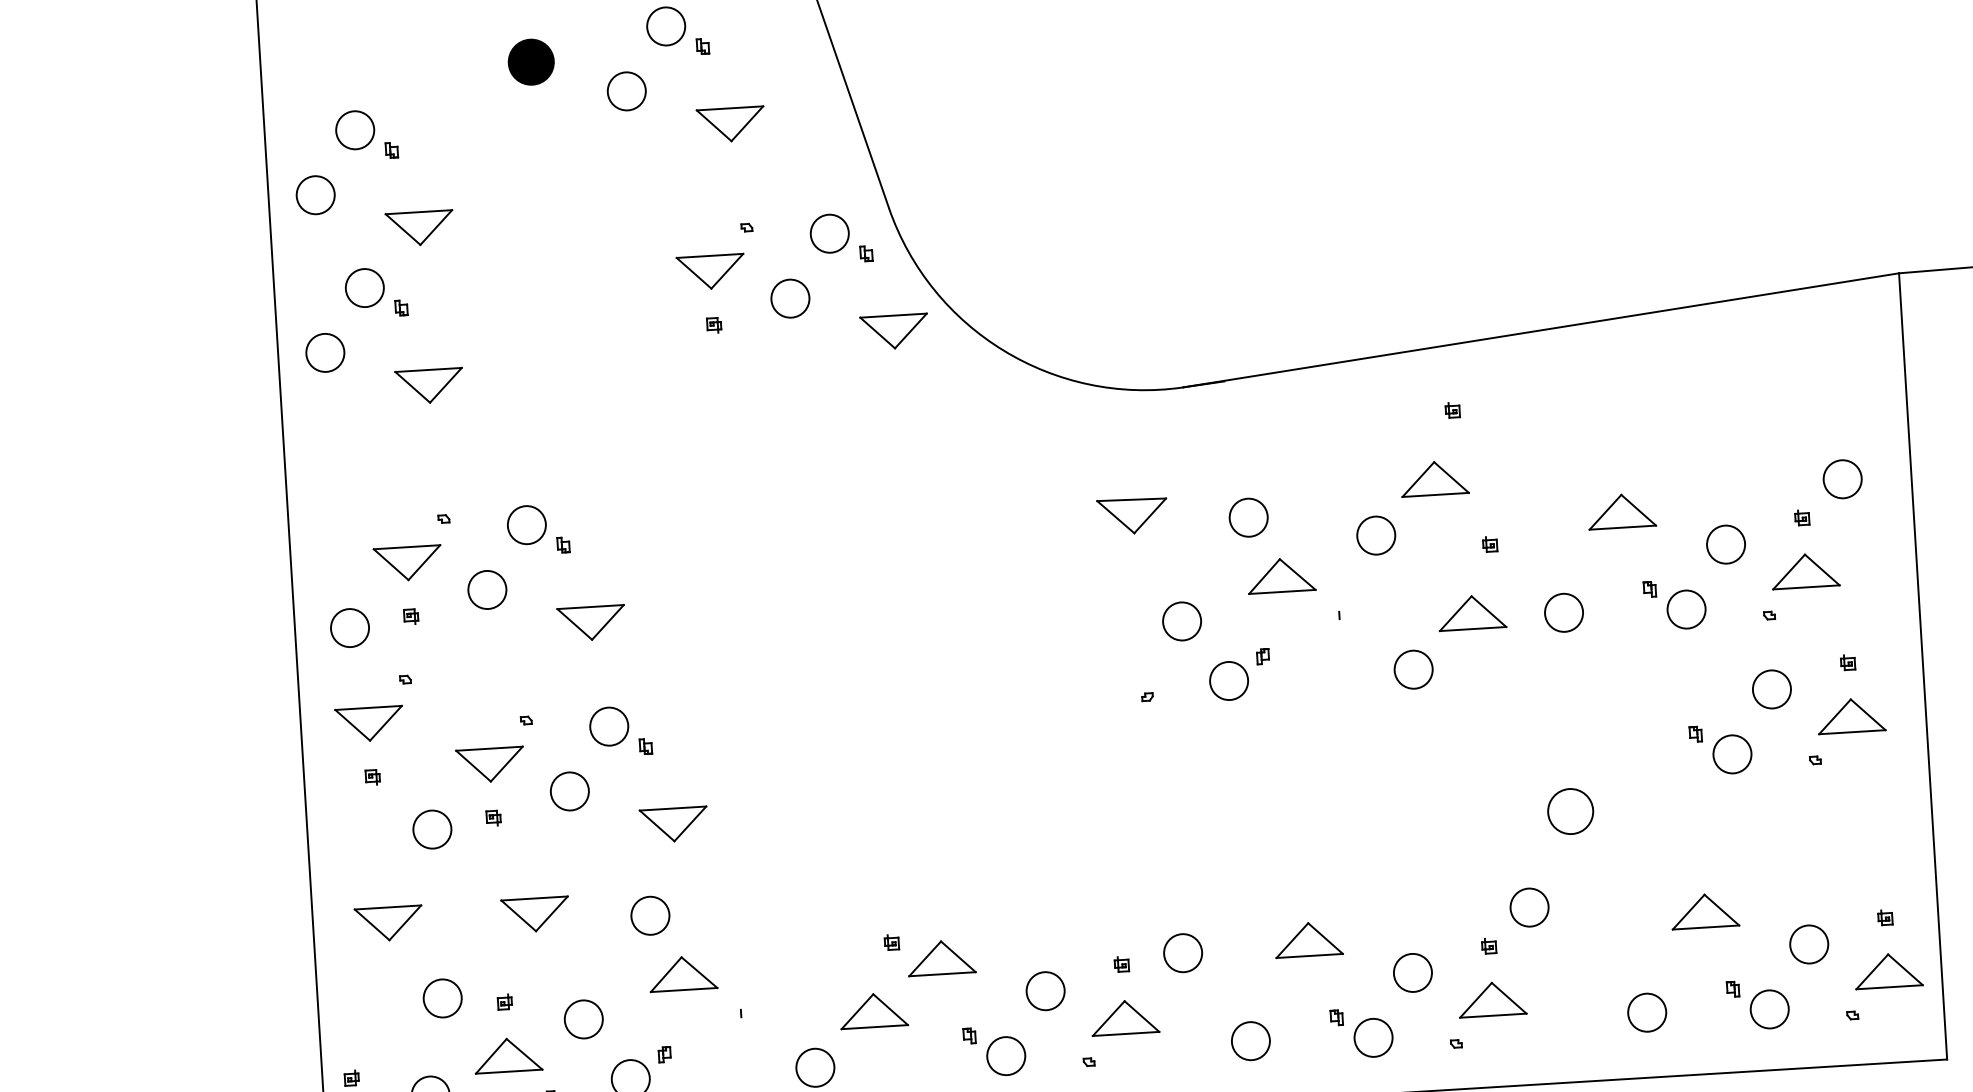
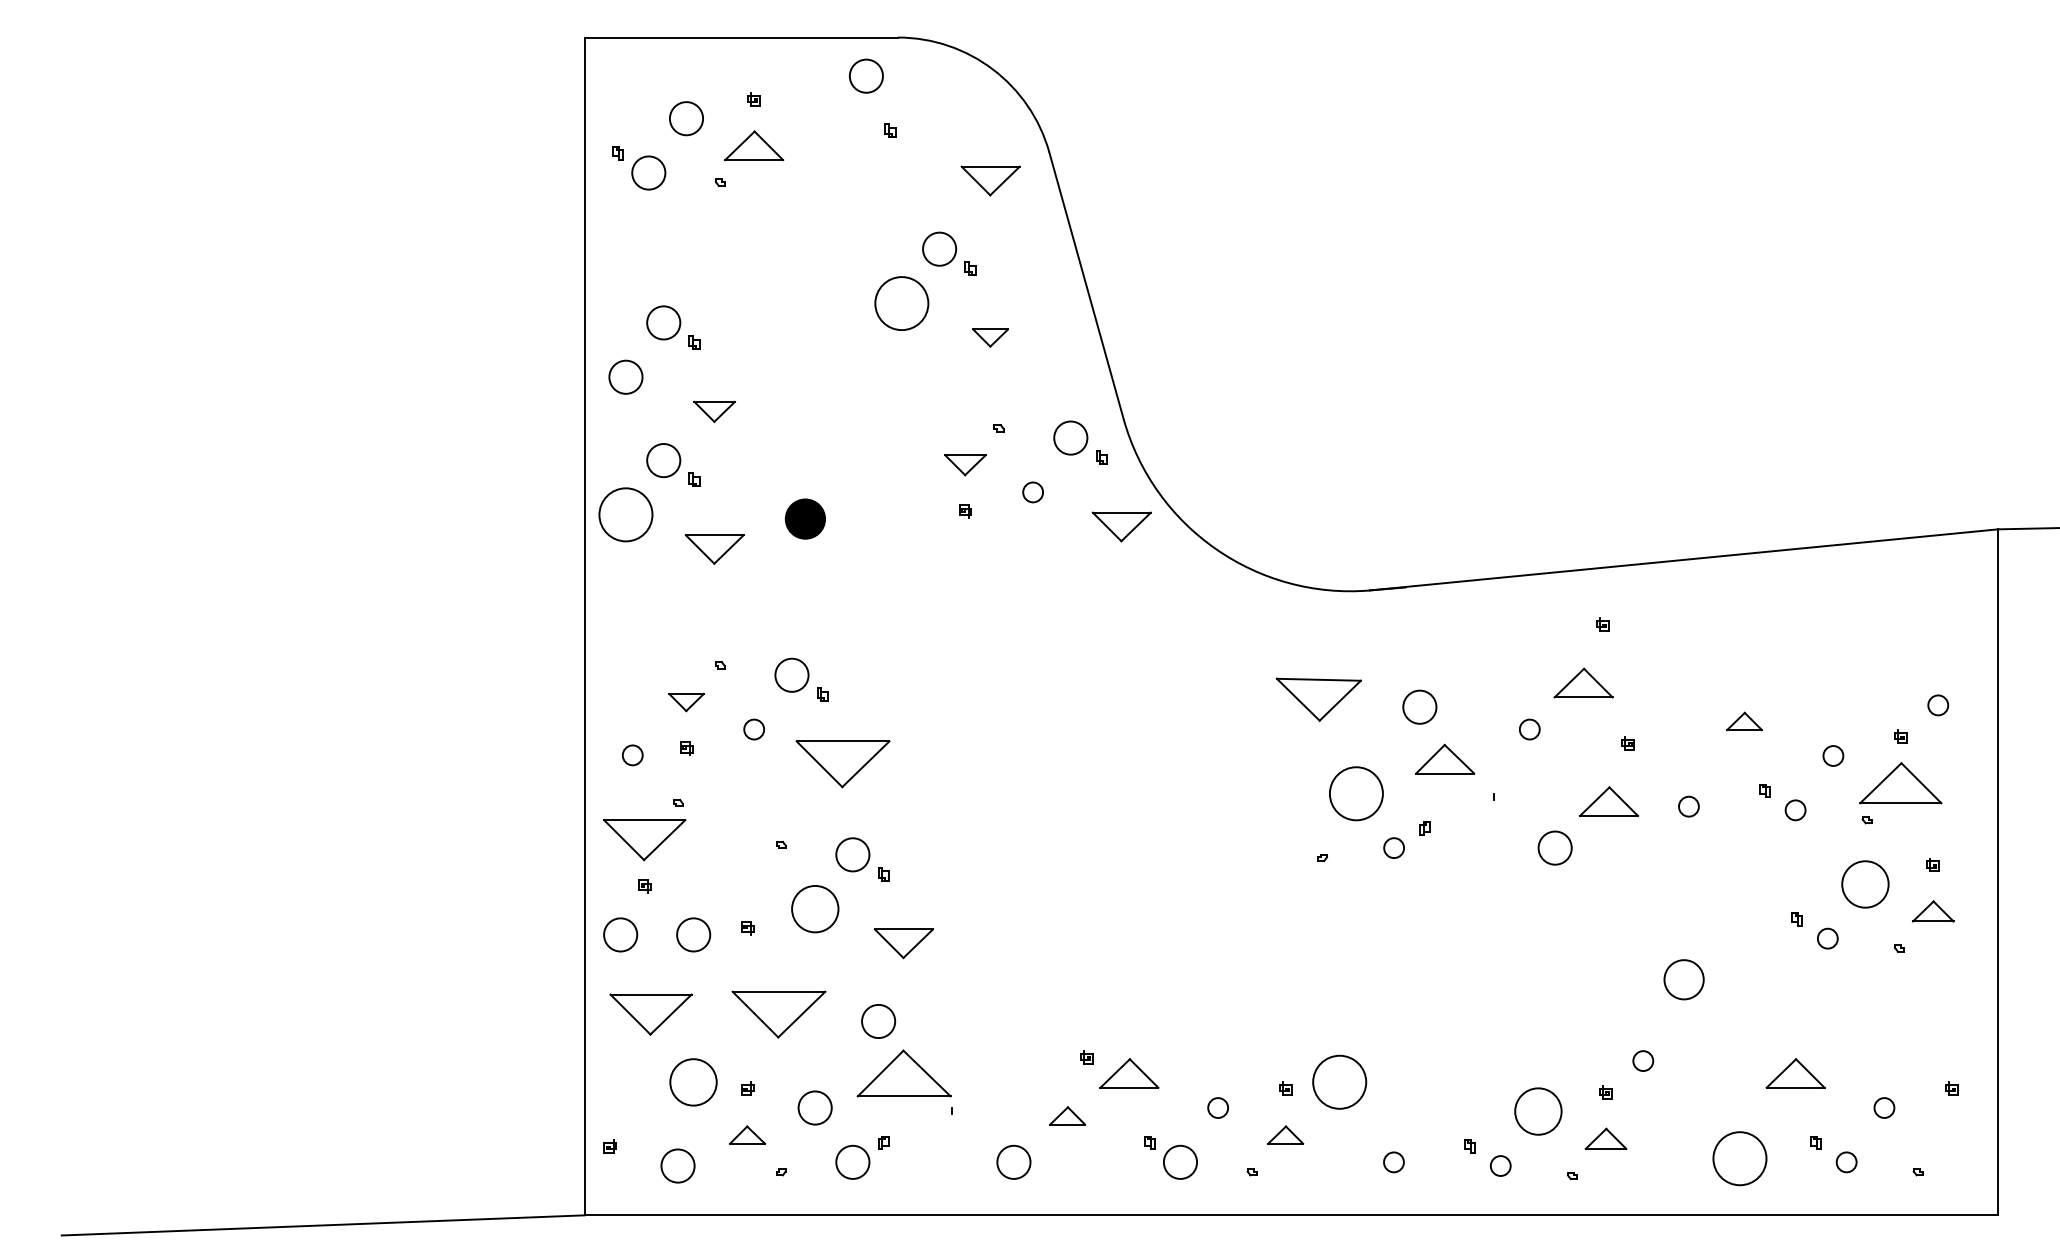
part: (530, 61) -> (804, 518), moved
circle: (626, 91) -> (901, 303), size x1.6
part: (730, 124) -> (990, 337), size x0.6
part: (419, 228) -> (714, 411), size x0.7
part: (710, 271) -> (965, 464), size x0.7
circle: (789, 298) -> (1032, 492), size x0.6
circle: (324, 352) -> (625, 514), size x1.6
circle: (1841, 478) -> (1937, 704), size x0.6
part: (1621, 511) -> (1744, 721), size x0.6
part: (1133, 515) -> (1319, 699), size x1.4
circle: (1375, 535) -> (1529, 729), size x0.6
circle: (1724, 544) -> (1832, 755), size x0.6
part: (407, 563) -> (686, 702), size x0.6
part: (1805, 570) -> (1901, 782), size x1.4
circle: (486, 589) -> (753, 729), size x0.6
circle: (1686, 608) -> (1795, 809), size x0.6
circle: (1563, 612) -> (1688, 806), size x0.6
circle: (1182, 621) -> (1356, 793), size x1.6
part: (590, 622) -> (842, 763), size x1.6
circle: (349, 627) -> (632, 754), size x0.6
circle: (1228, 680) -> (1393, 847), size x0.6
circle: (1771, 688) -> (1865, 883), size x1.4
part: (1851, 715) -> (1933, 911), size x0.7
part: (369, 723) -> (644, 839), size x1.4
circle: (1732, 754) -> (1827, 938), size x0.6
part: (490, 764) -> (747, 881), removed
circle: (569, 790) -> (814, 908), size x1.4
circle: (348, 834) -> (620, 934), added
circle: (1528, 906) -> (1642, 1060), size x0.6
part: (535, 914) -> (778, 1014), size x1.6
part: (388, 923) -> (650, 1014), size x1.4
part: (1308, 938) -> (1449, 1076), removed
circle: (1809, 943) -> (1884, 1107), size x0.6
circle: (1182, 952) -> (1339, 1081), size x1.6
part: (1889, 970) -> (1952, 1134), removed
circle: (1413, 972) -> (1538, 1111), size x1.4
part: (682, 973) -> (903, 1073), size x1.6
circle: (1044, 990) -> (1217, 1107), size x0.6
circle: (442, 997) -> (693, 1081), size x1.4
part: (1491, 998) -> (1605, 1138), size x0.7
circle: (1769, 1008) -> (1846, 1161), size x0.6
part: (873, 1010) -> (1067, 1115), size x0.6
circle: (1646, 1012) -> (1739, 1158), size x1.6
part: (1124, 1016) -> (1285, 1134), size x0.6
circle: (1373, 1037) -> (1500, 1165), size x0.6
circle: (1250, 1040) -> (1393, 1161), size x0.6
part: (508, 1054) -> (747, 1134), size x0.6

